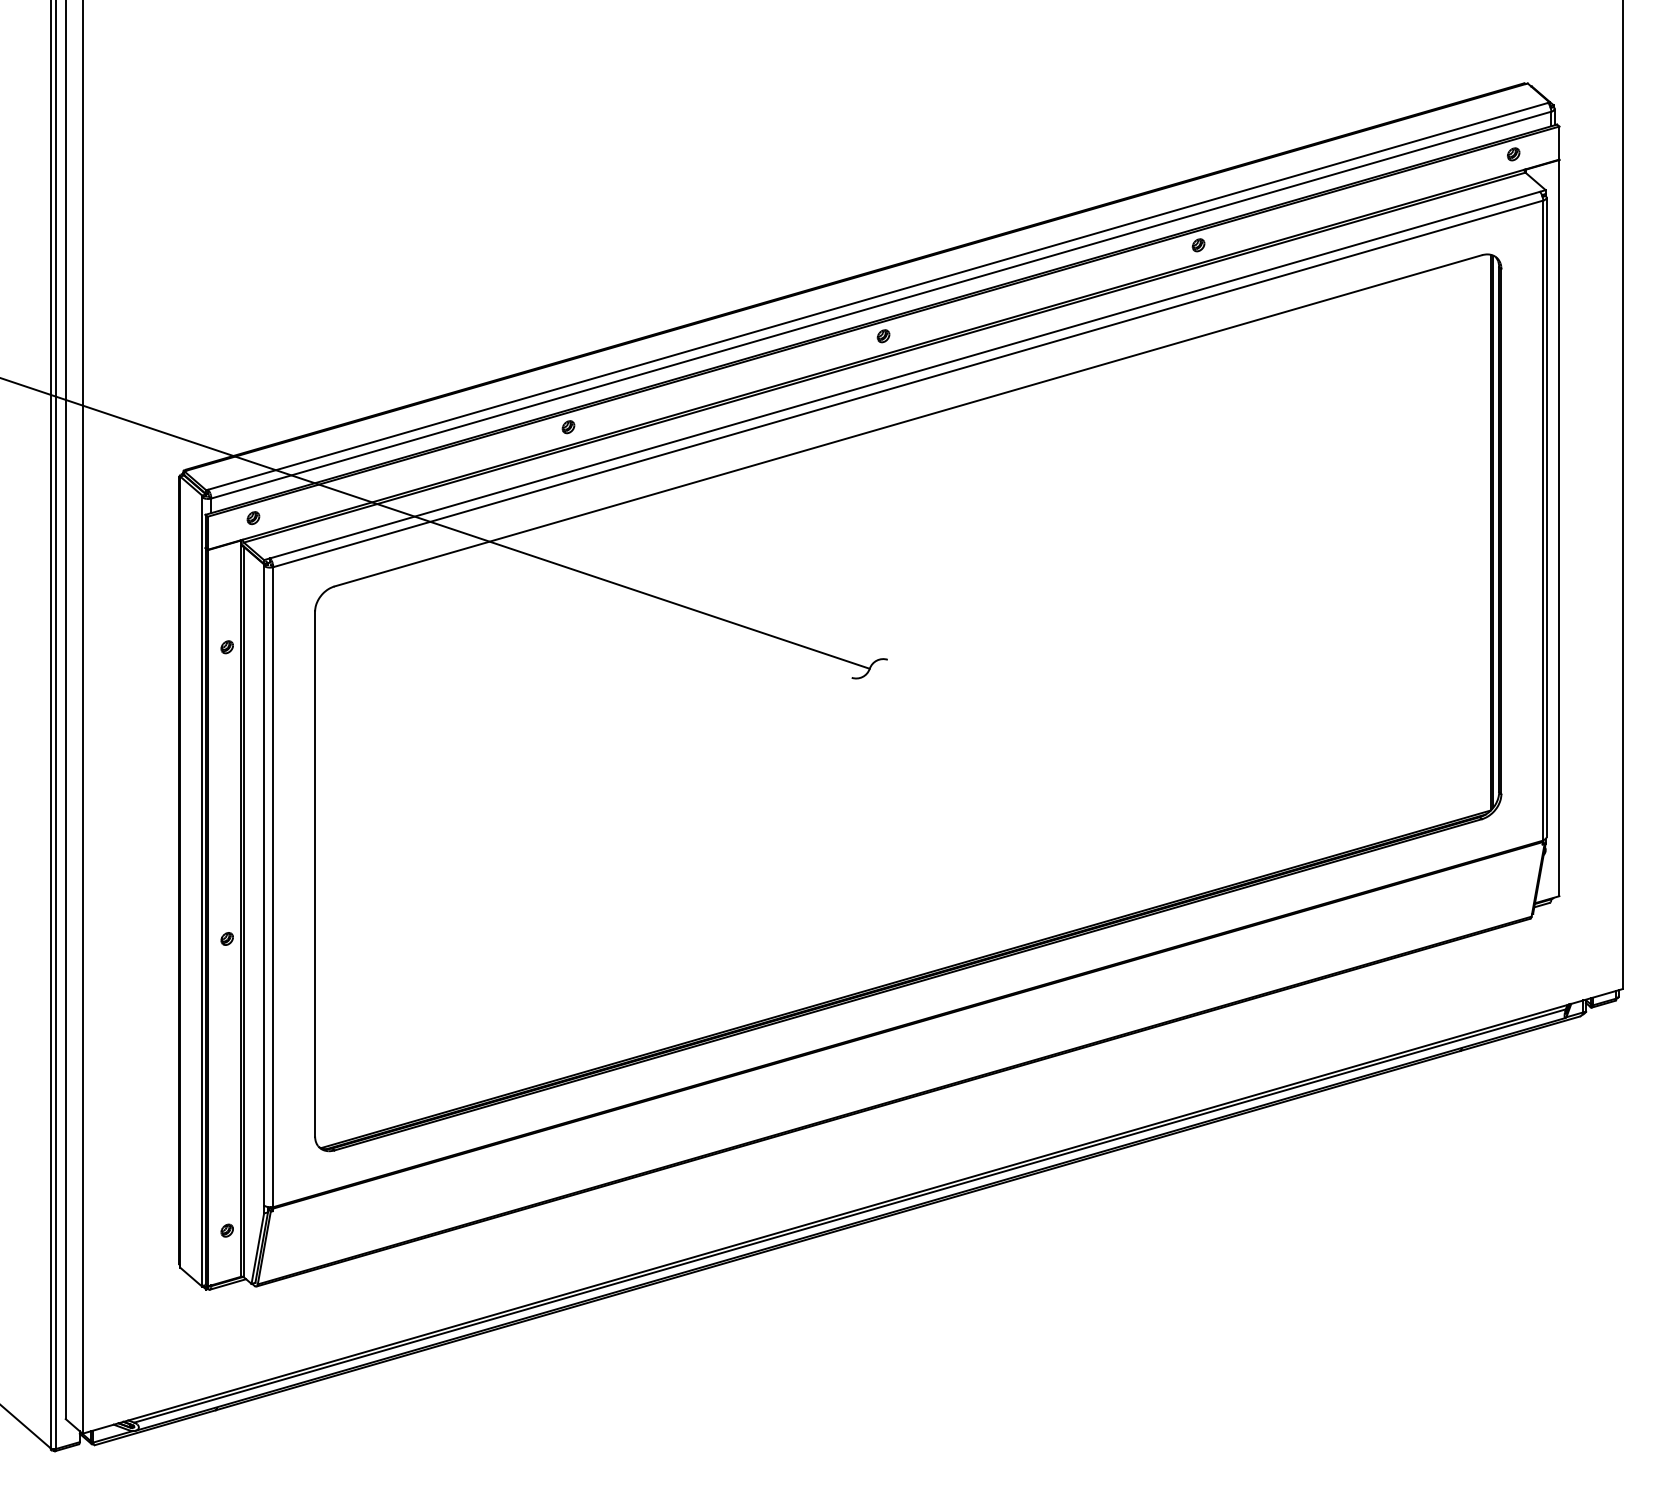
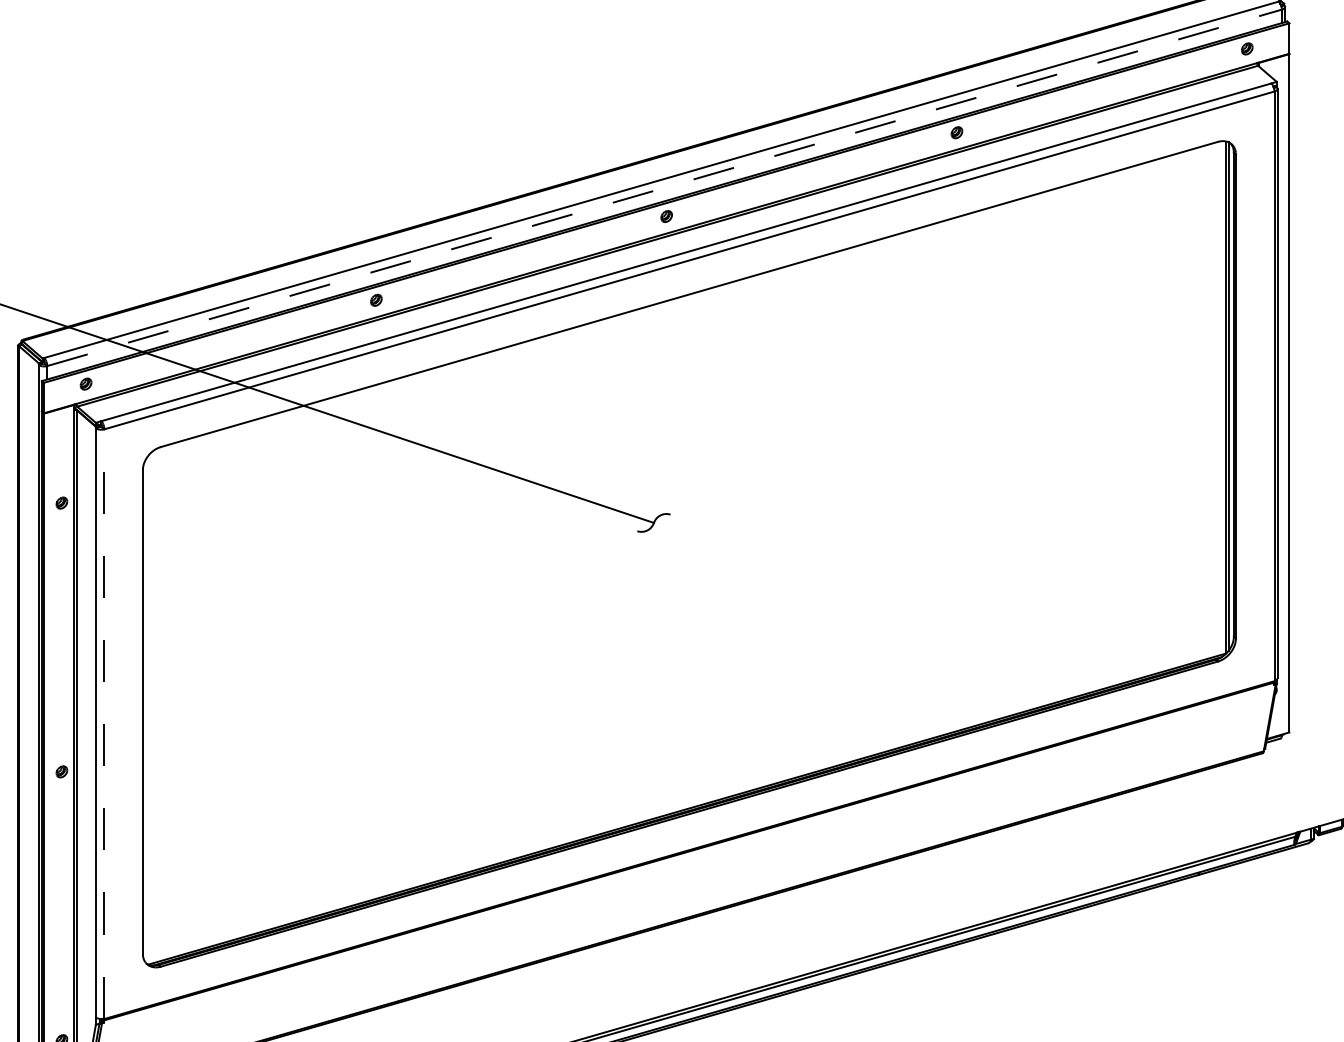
line: (881, 304) -> (664, 187), solid -> dashed
line: (273, 886) -> (104, 723), solid -> dashed

